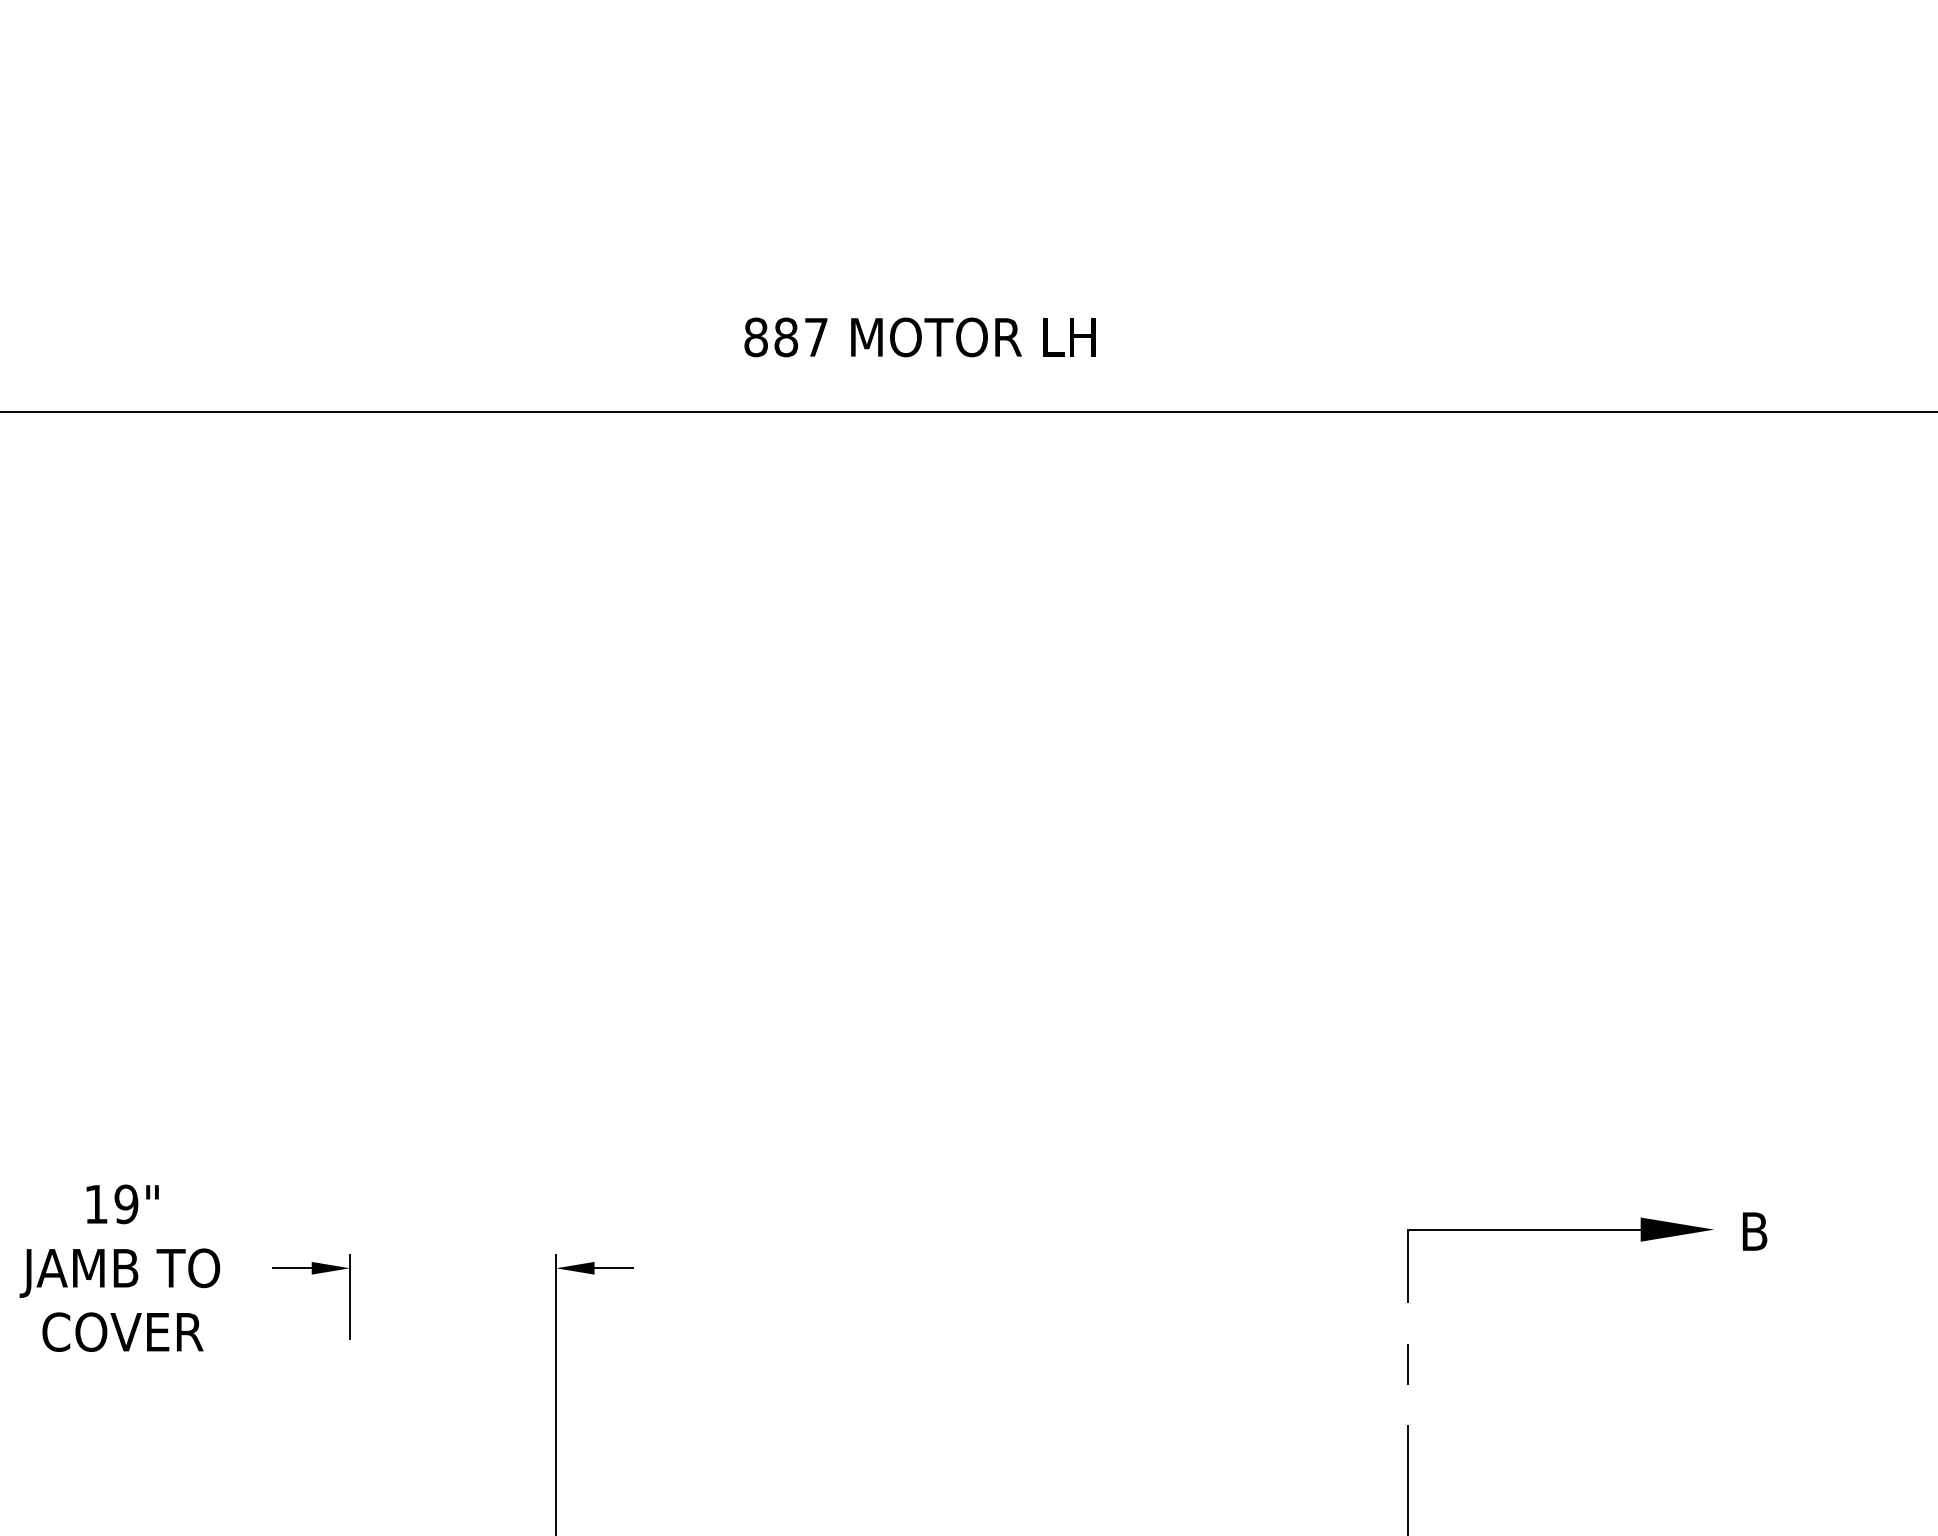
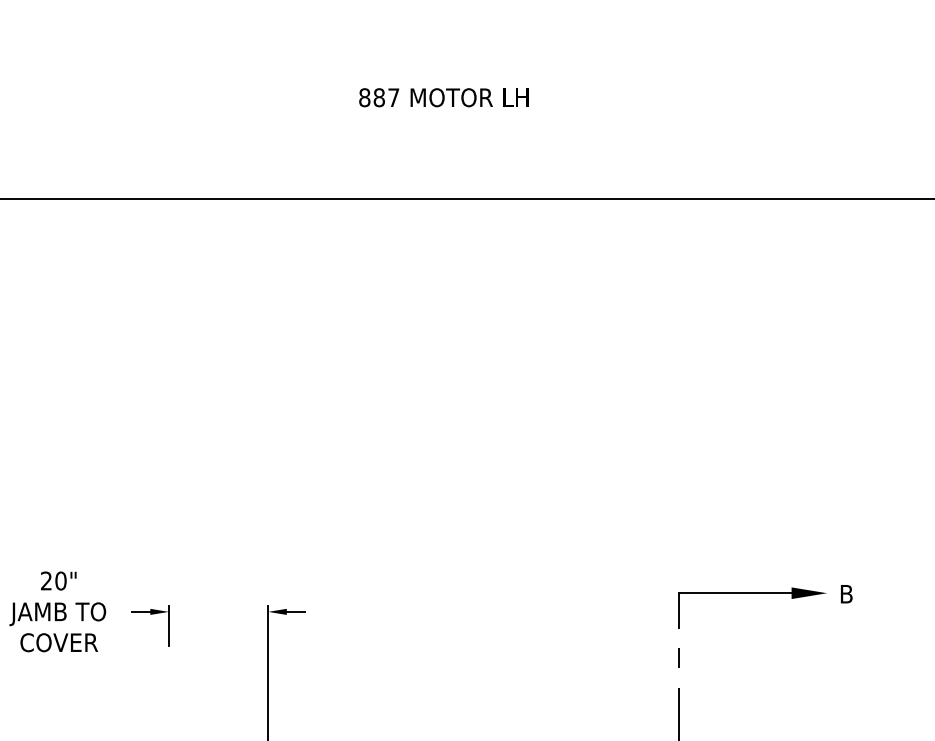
text: (919, 336) -> (443, 97), moved
text: (110, 1203) -> (53, 580), 19" -> 20"

